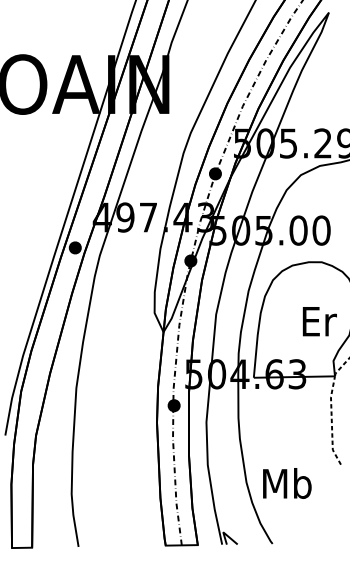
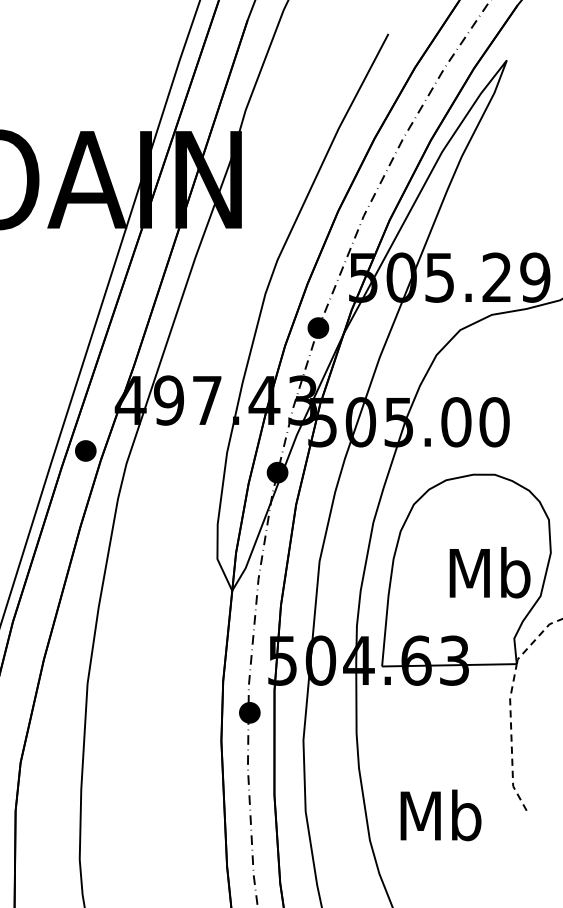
text: (318, 320) -> (489, 571), Er -> Mb
text: (287, 483) -> (441, 815), moved

